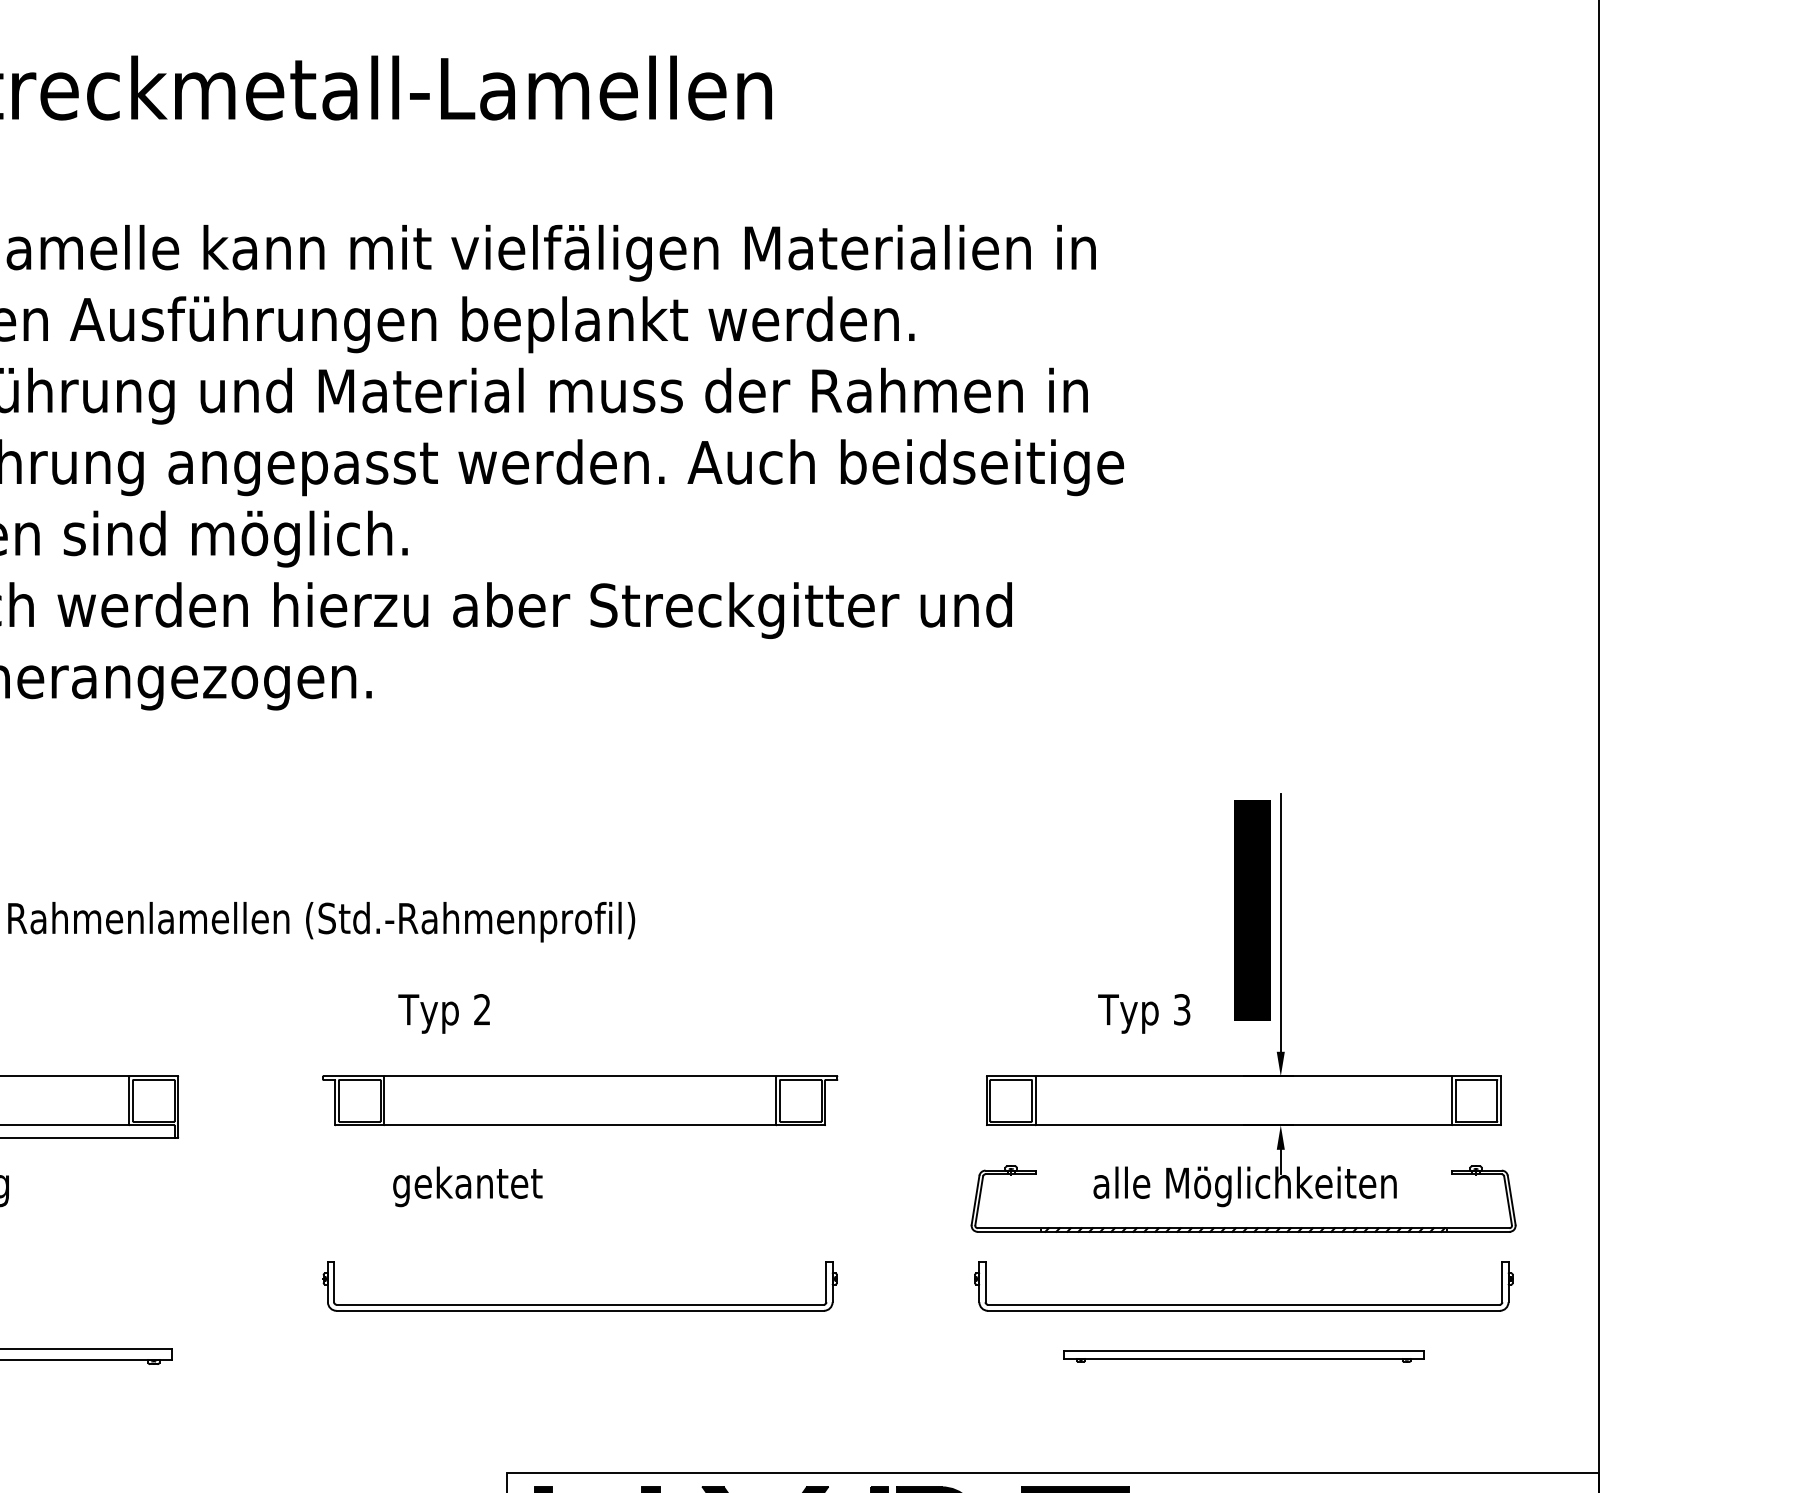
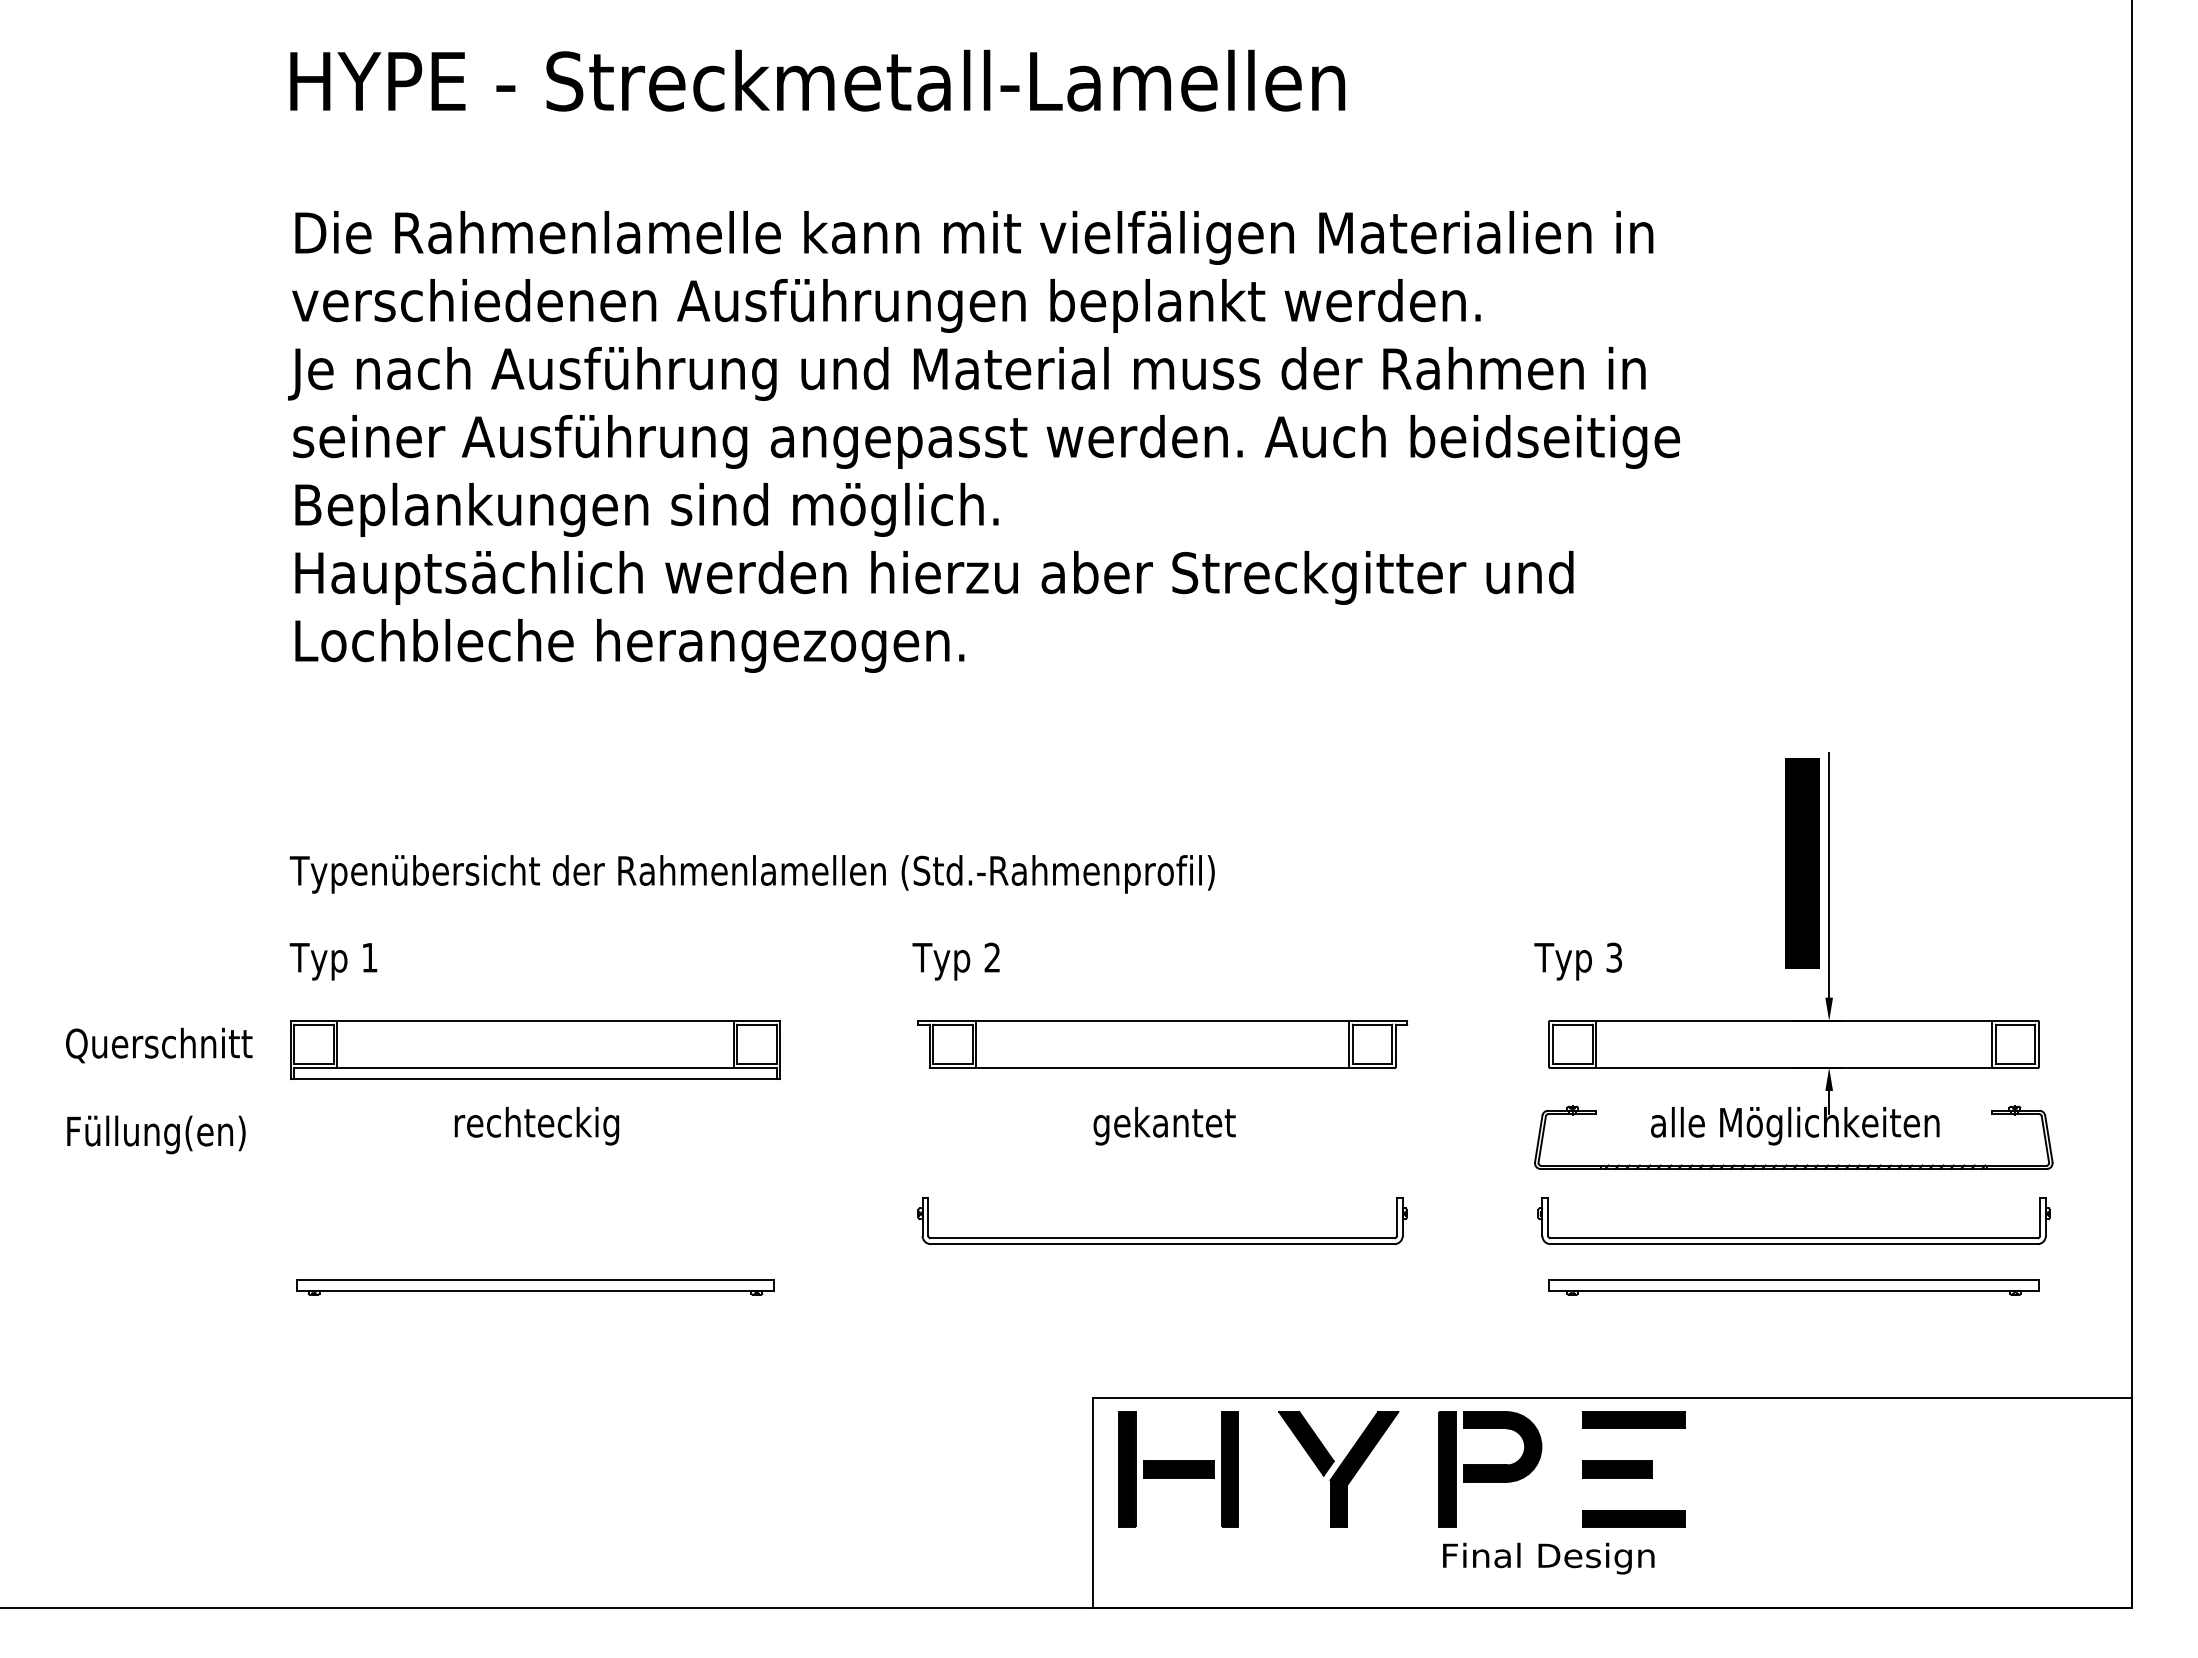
text: (443, 1013) -> (955, 961), moved
text: (1144, 1013) -> (1578, 961), moved
text: (467, 1187) -> (1164, 1126), moved
part: (1243, 1356) -> (1793, 1287), size x1.43

